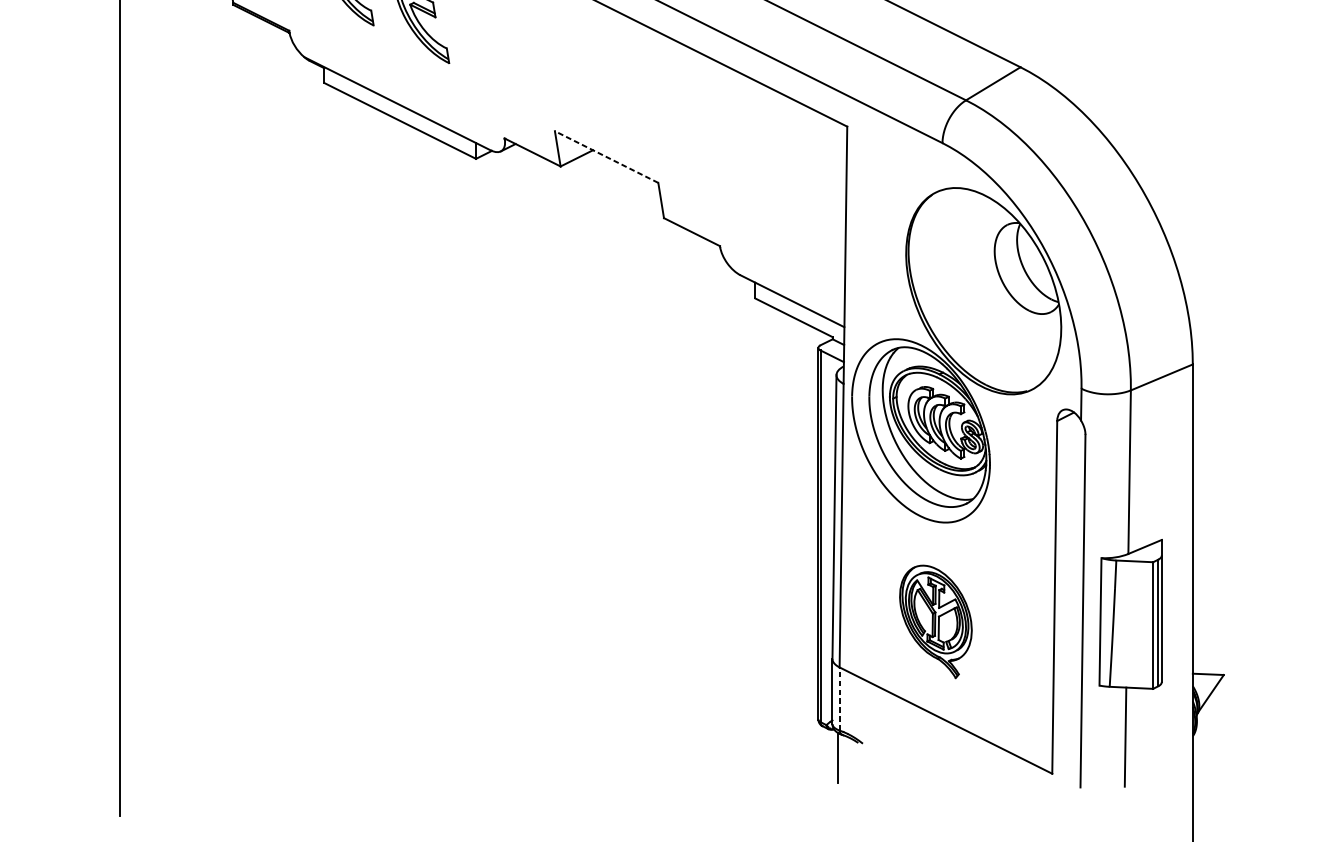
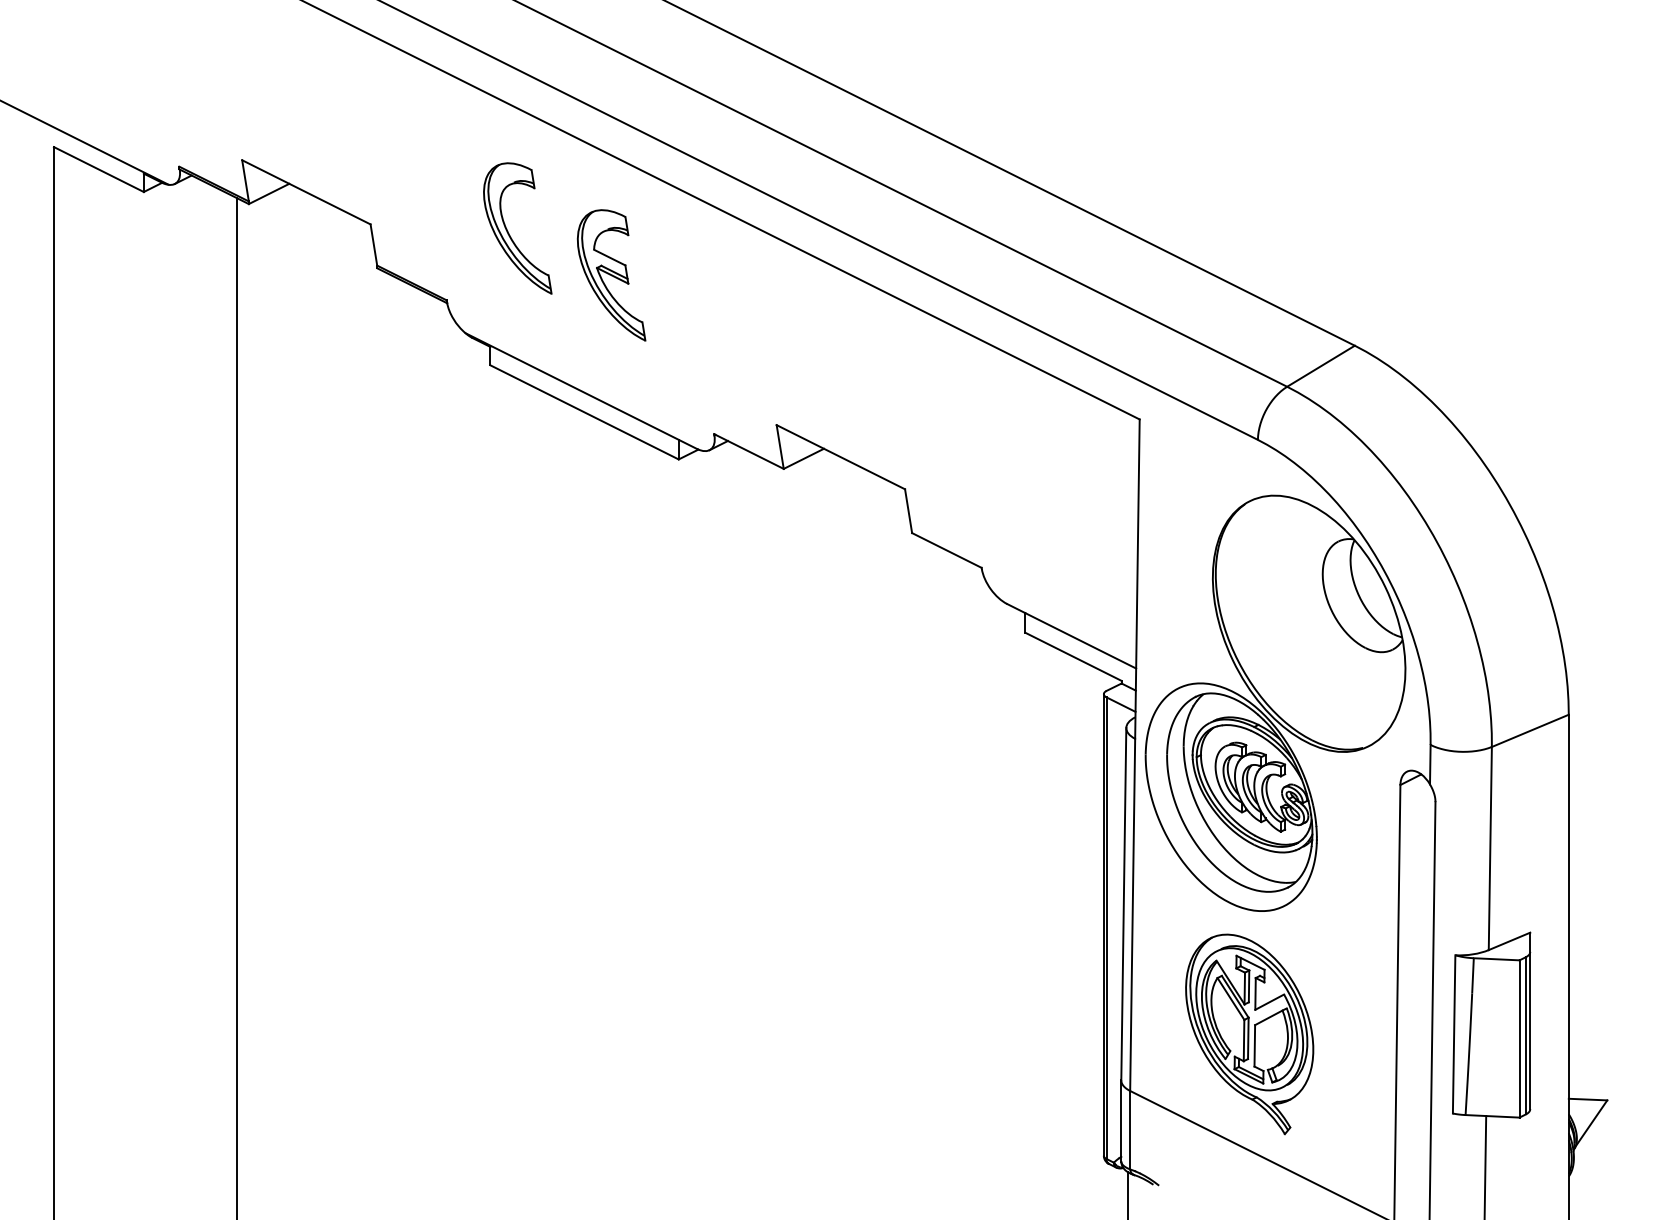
line: (606, 157) -> (840, 457), dashed -> solid
part: (935, 621) -> (1249, 1034), size x1.43
line: (839, 698) -> (1130, 1129), dashed -> solid

